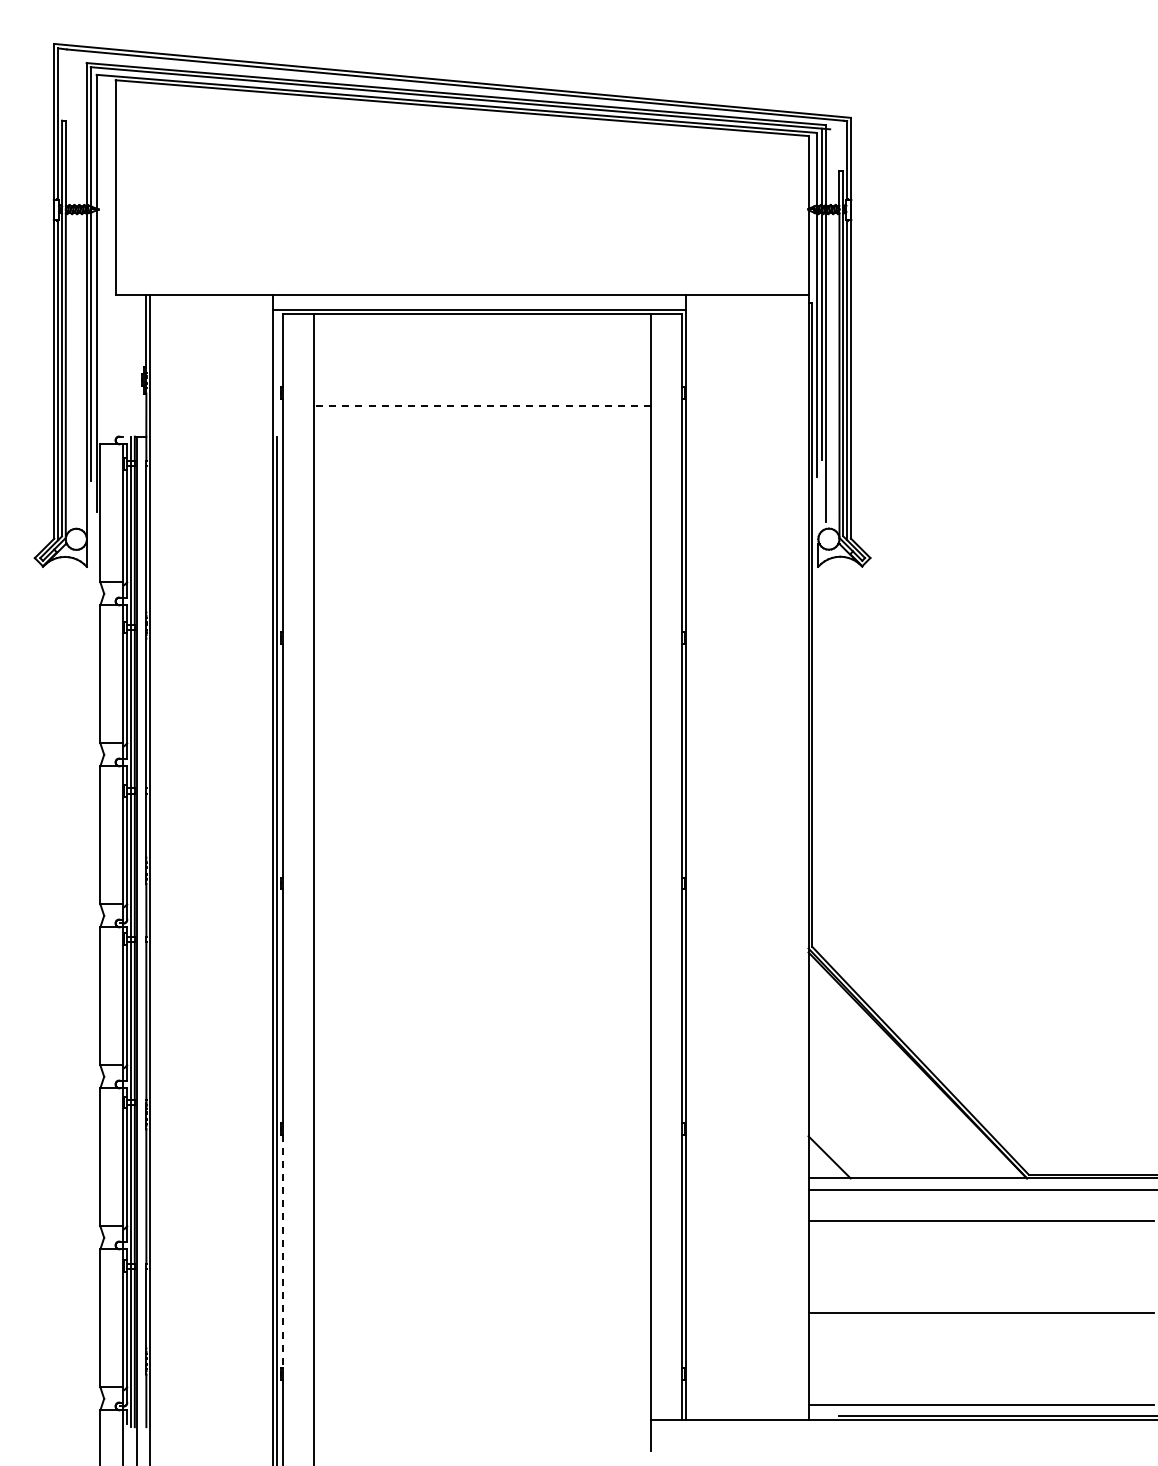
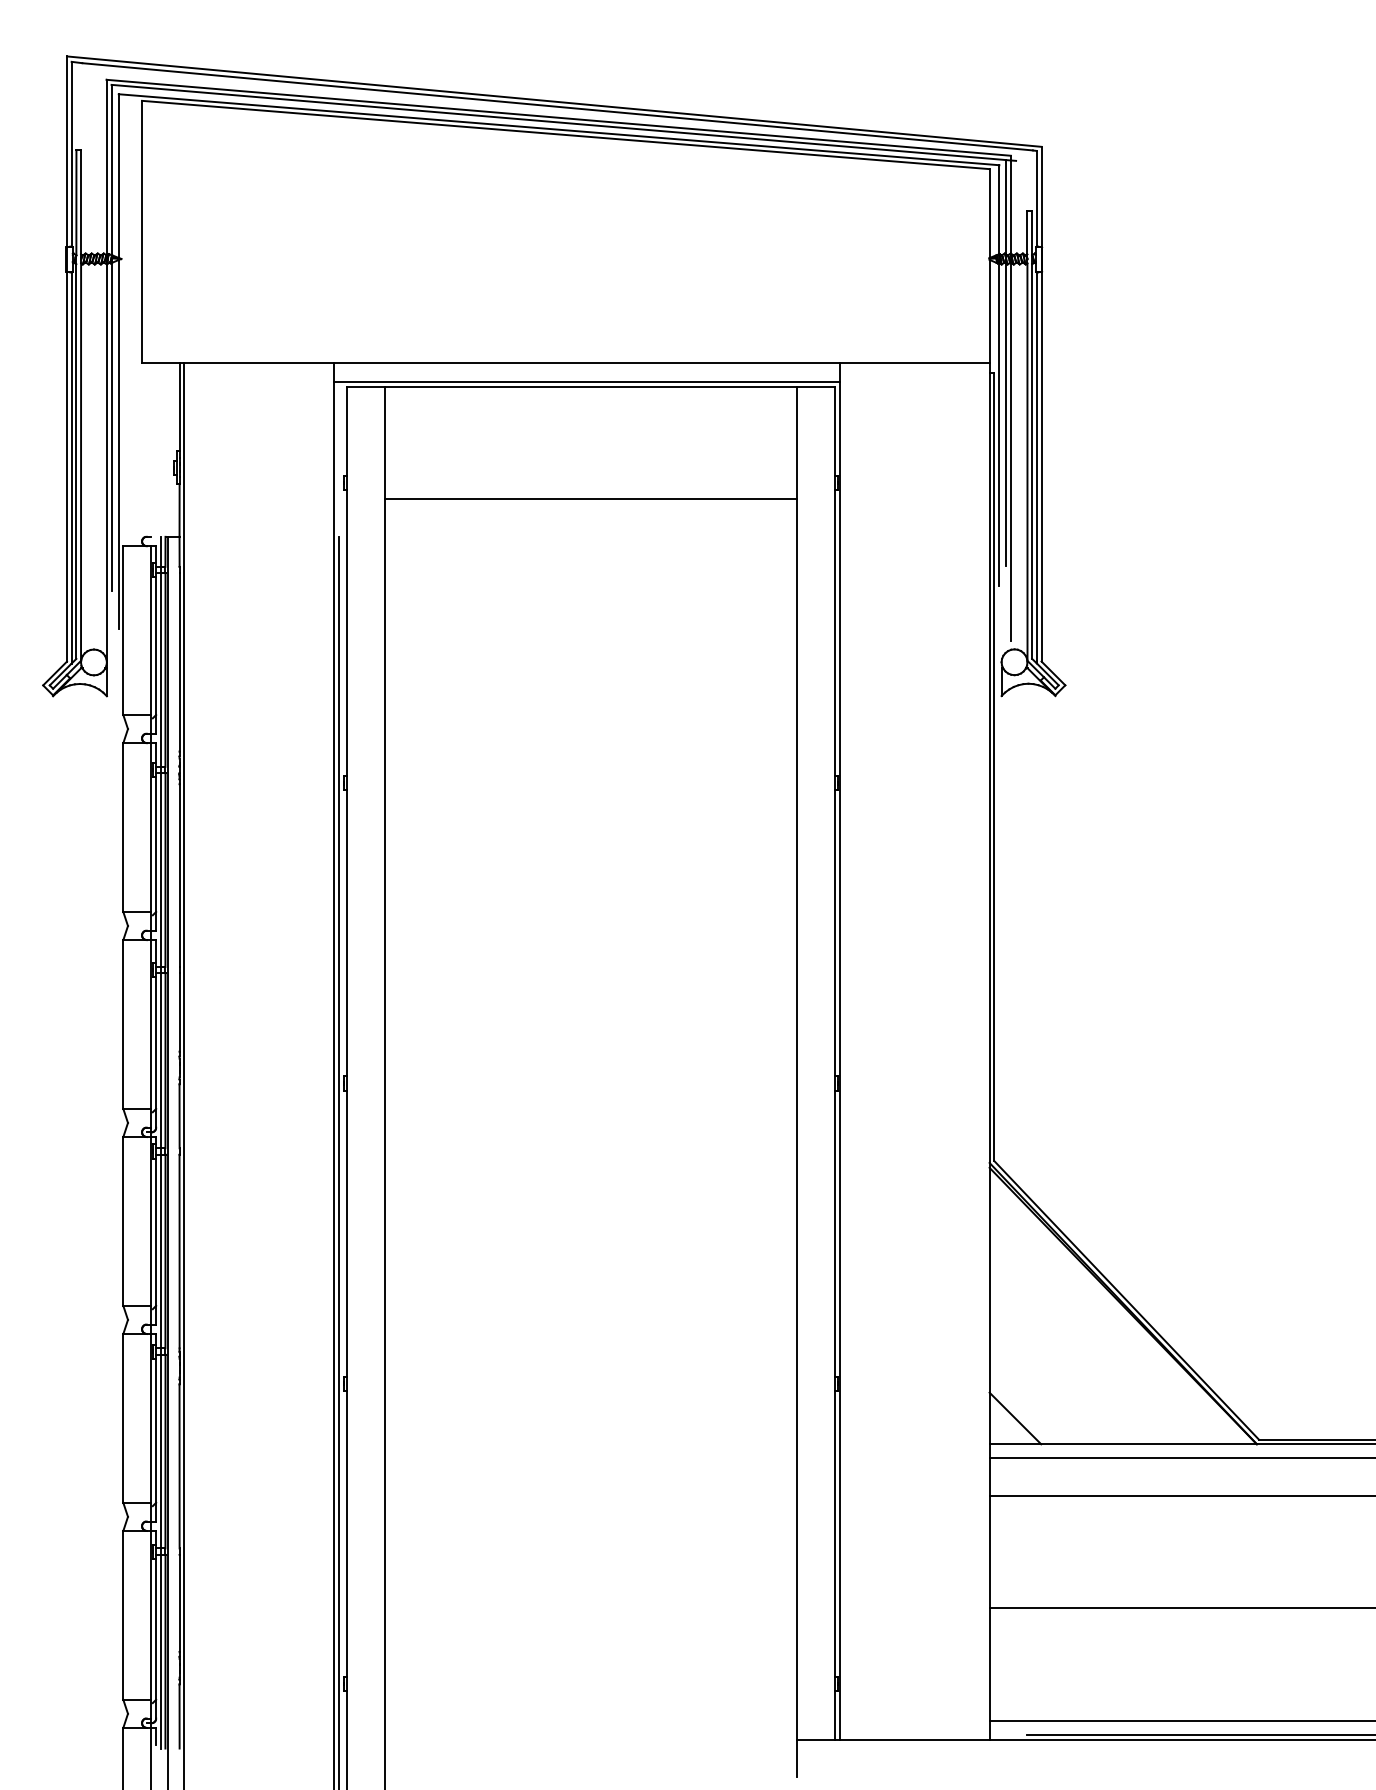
line: (482, 406) -> (590, 499), dashed -> solid
line: (283, 1251) -> (347, 1533), dashed -> solid

